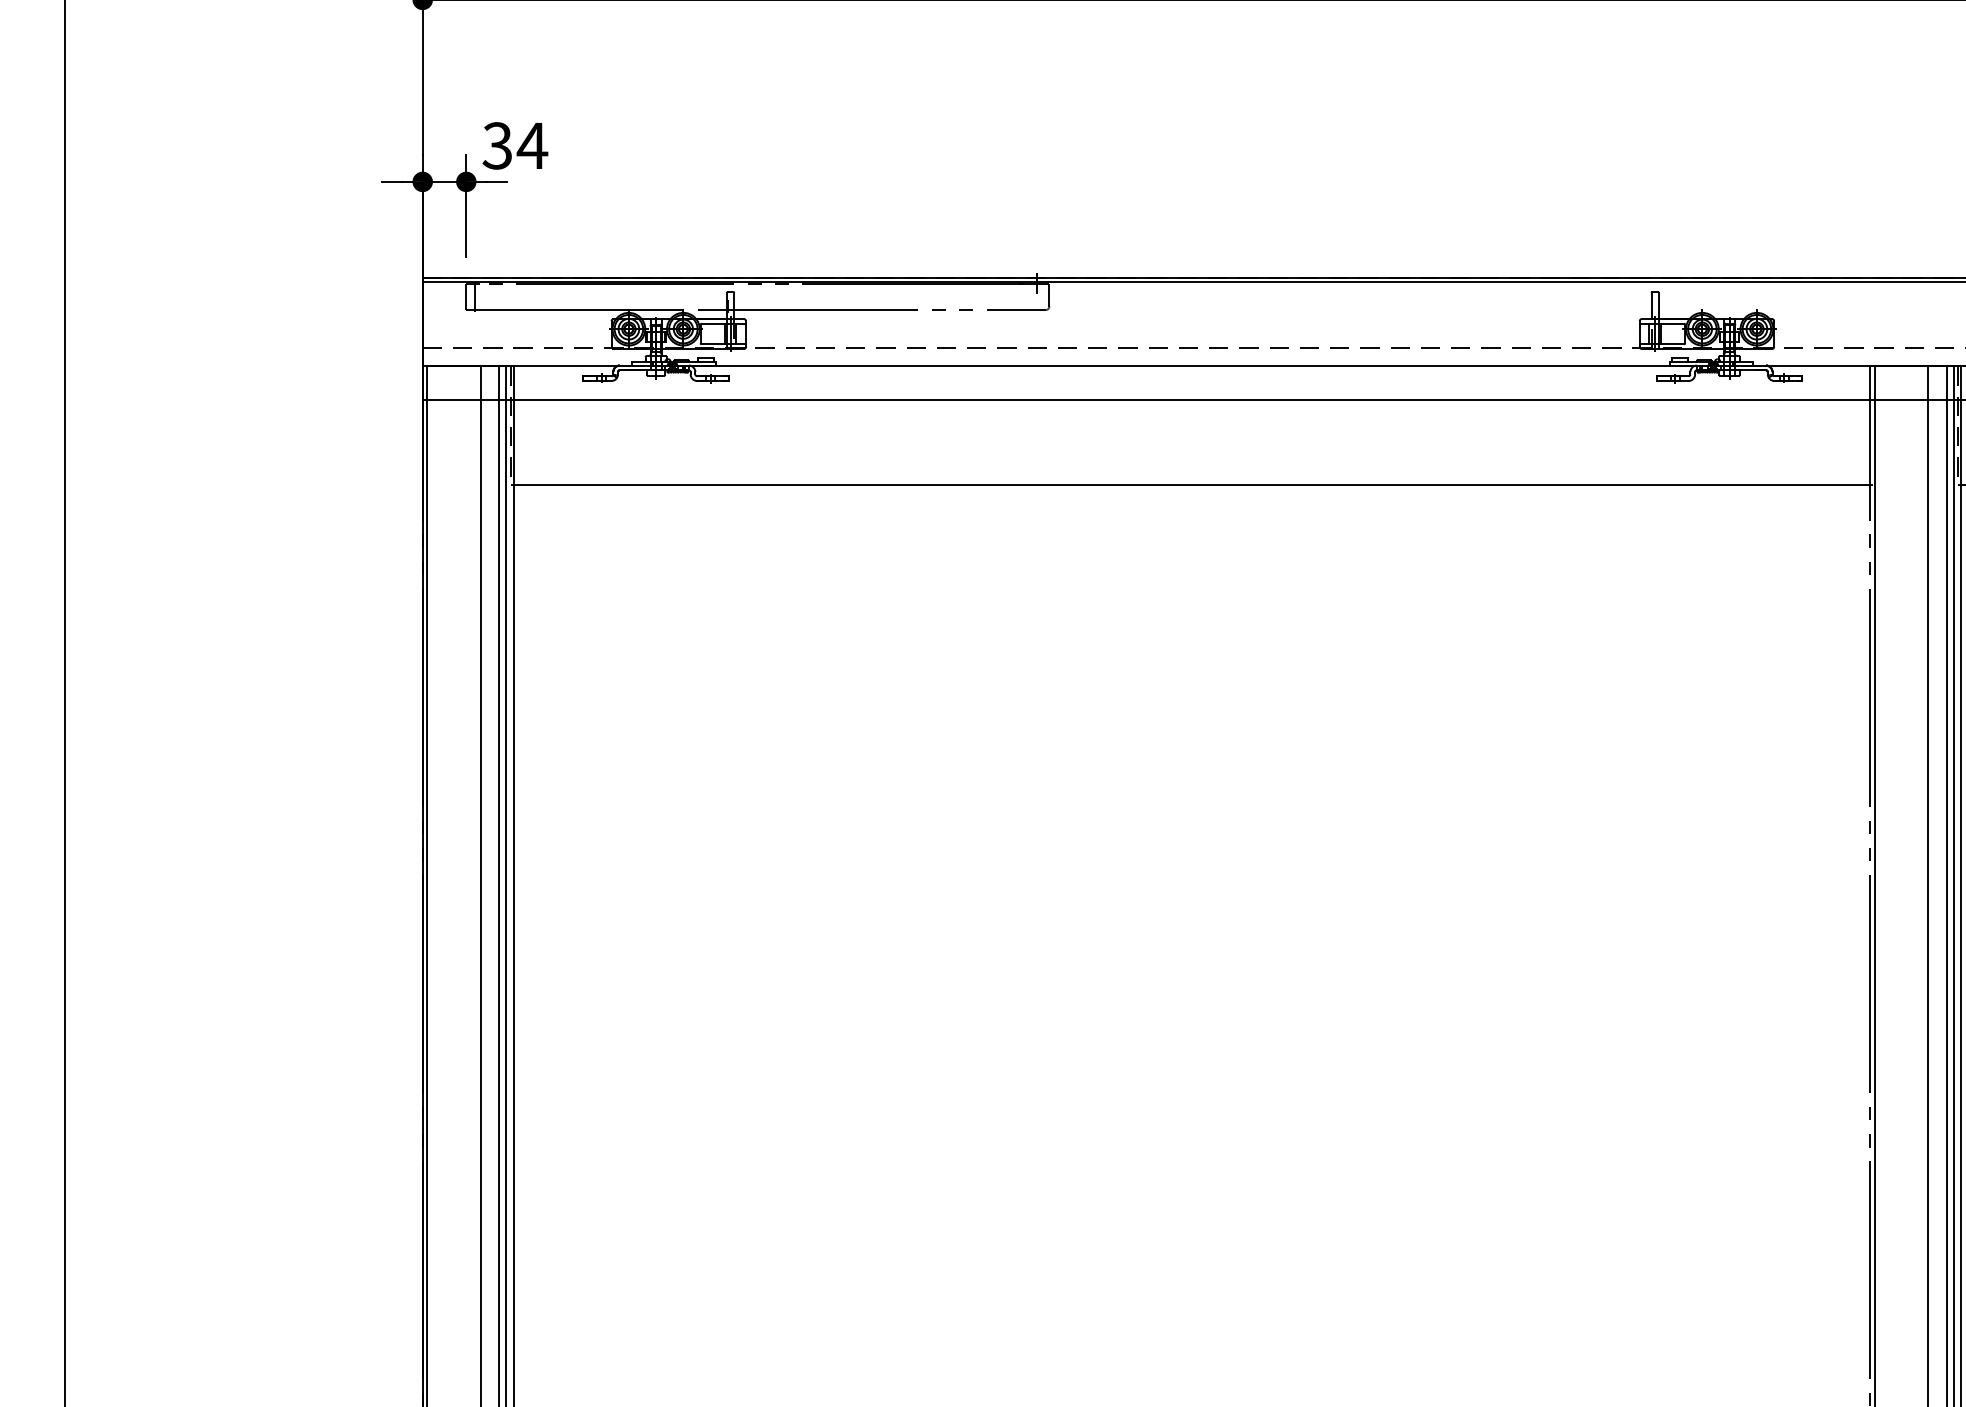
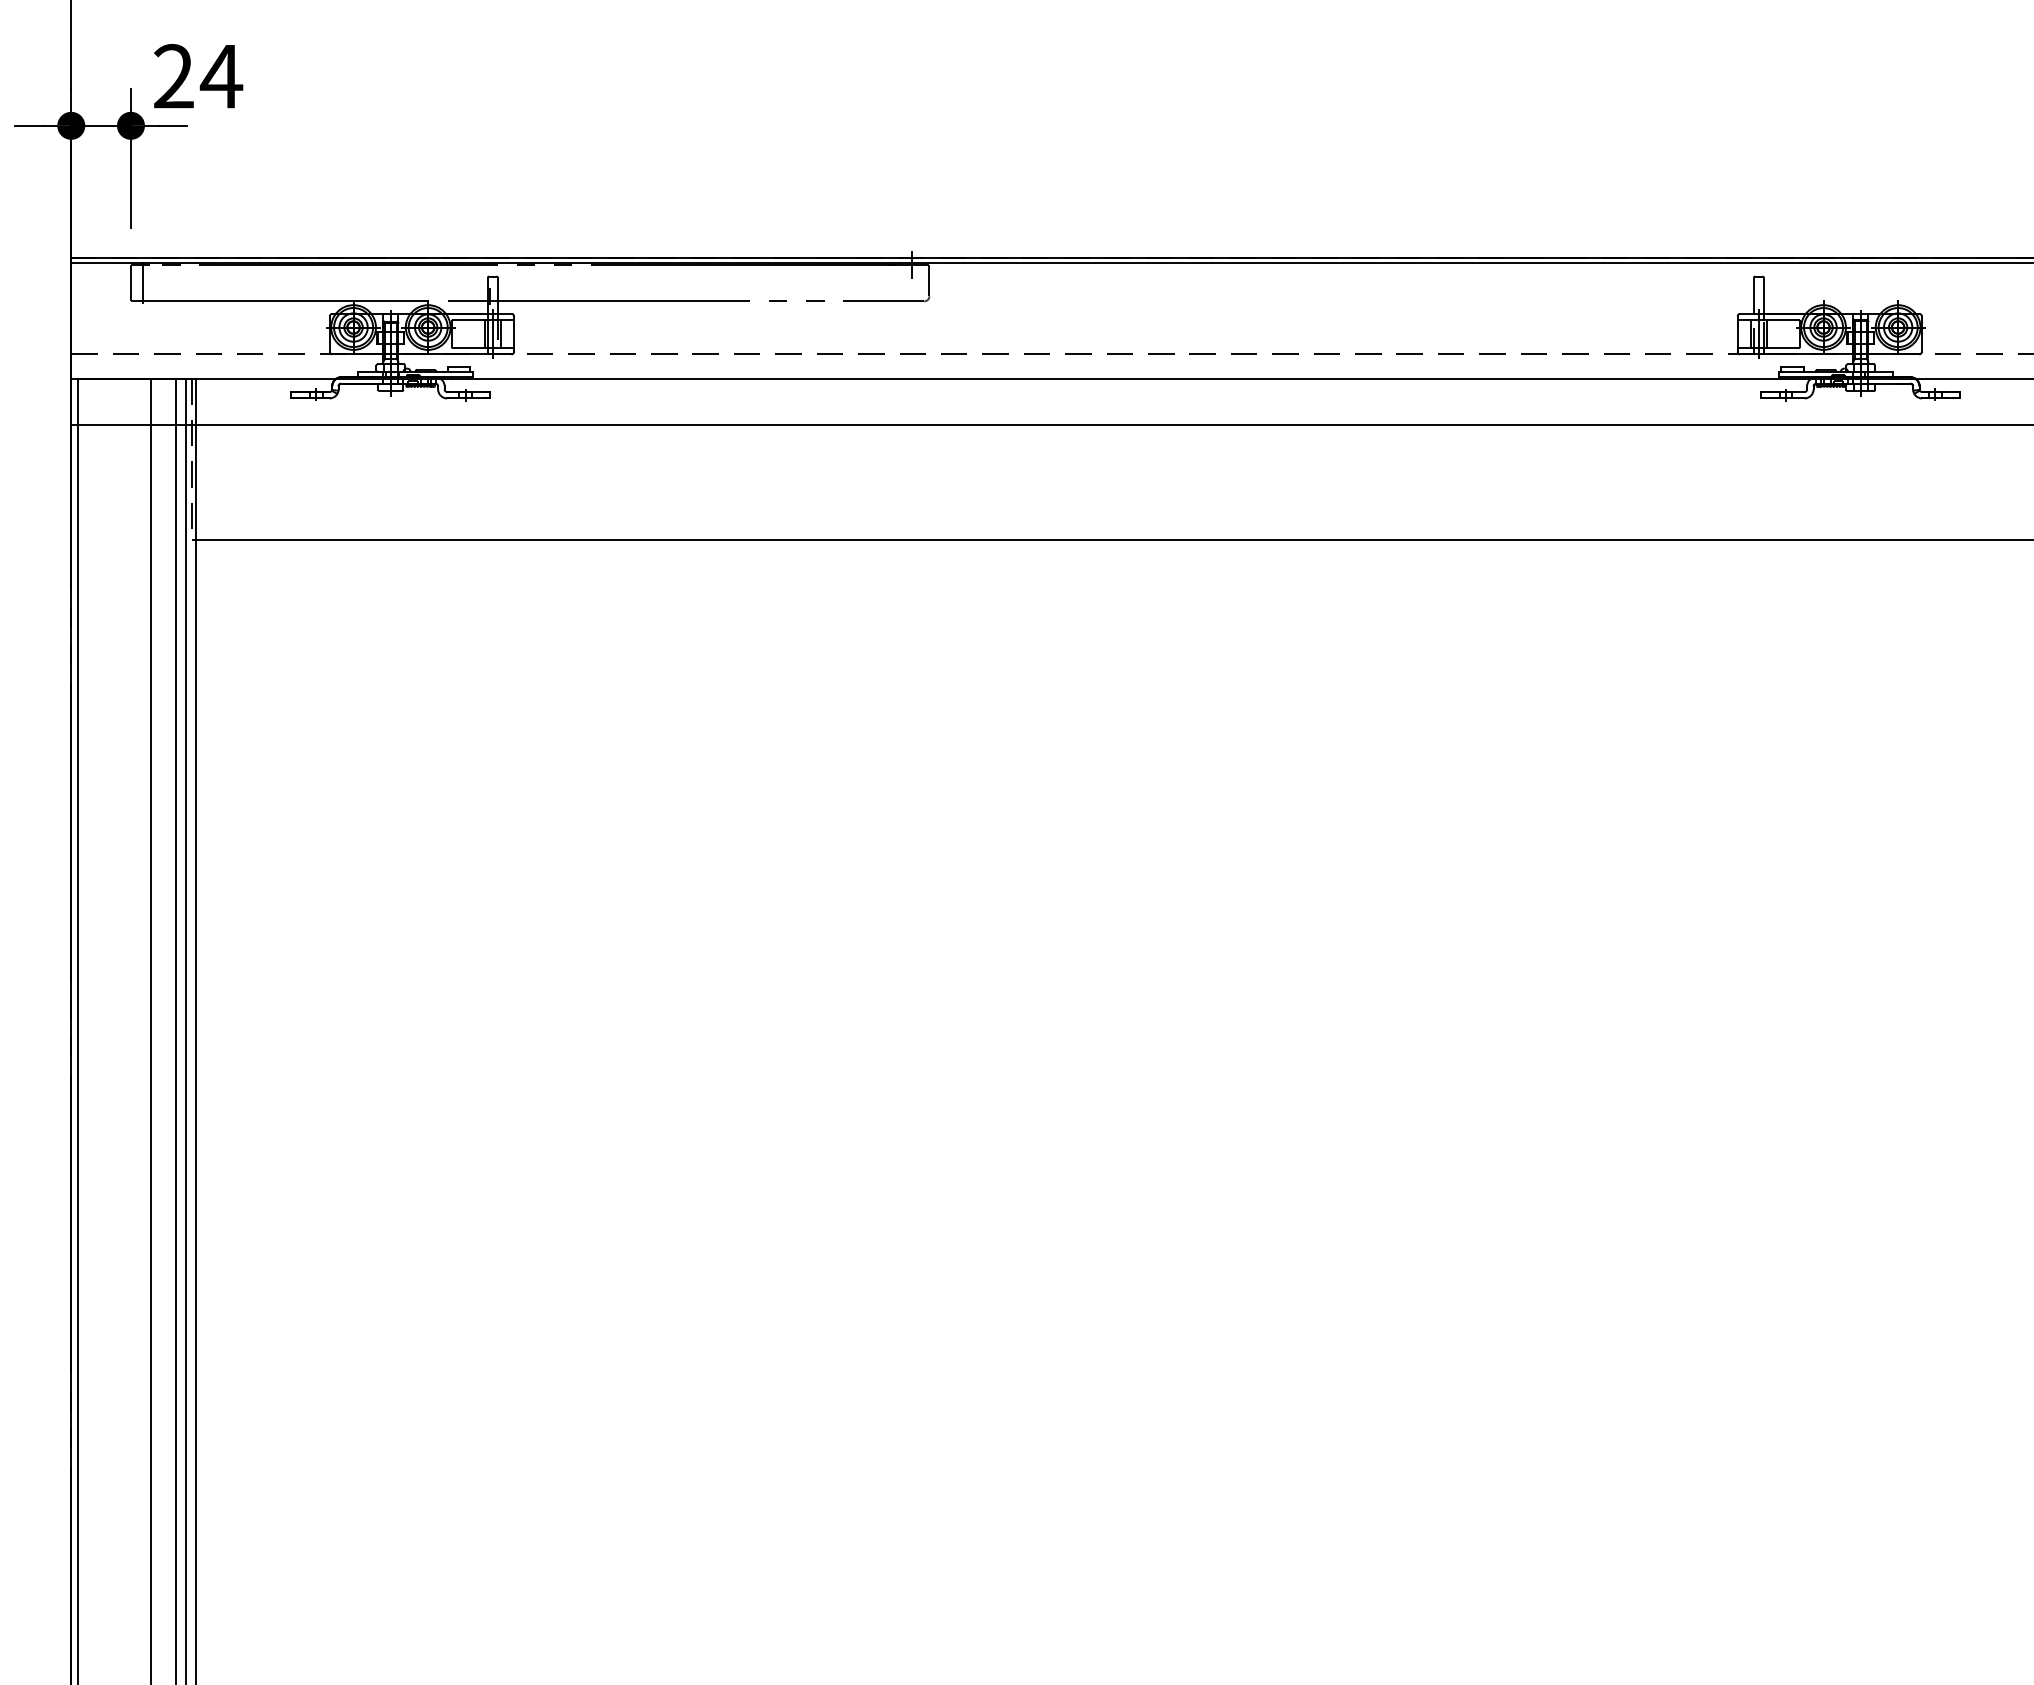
text: (497, 145) -> (173, 75), 34 -> 24

